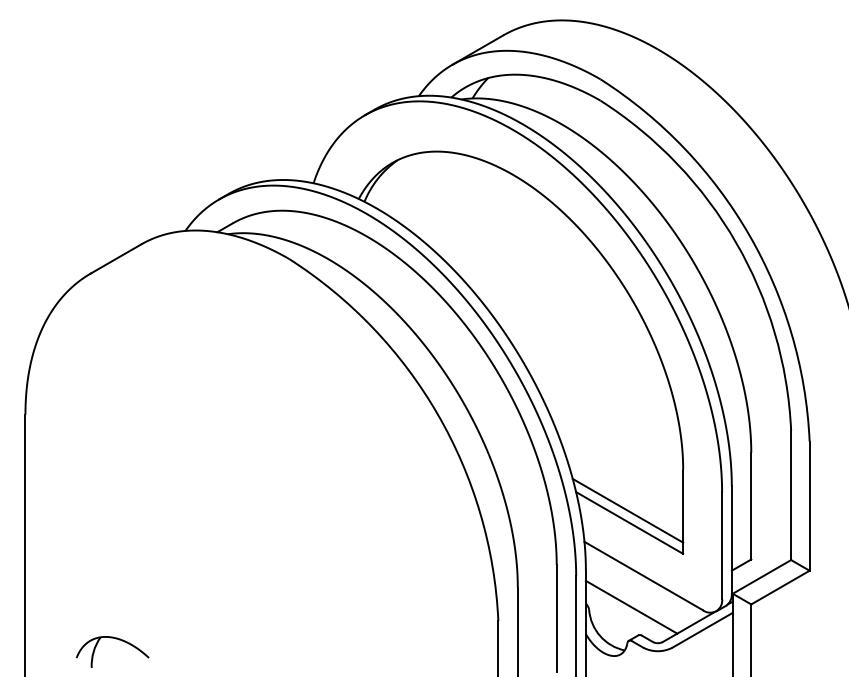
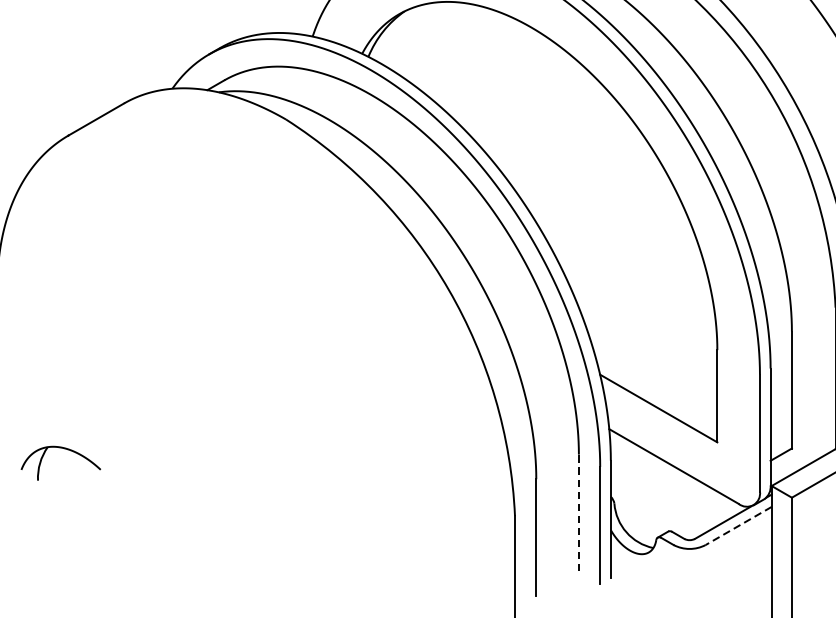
line: (627, 510) -> (656, 394), removed
line: (631, 606) -> (660, 499), removed
line: (556, 617) -> (578, 512), solid -> dashed
line: (702, 630) -> (738, 526), solid -> dashed
part: (115, 639) -> (64, 449), moved

